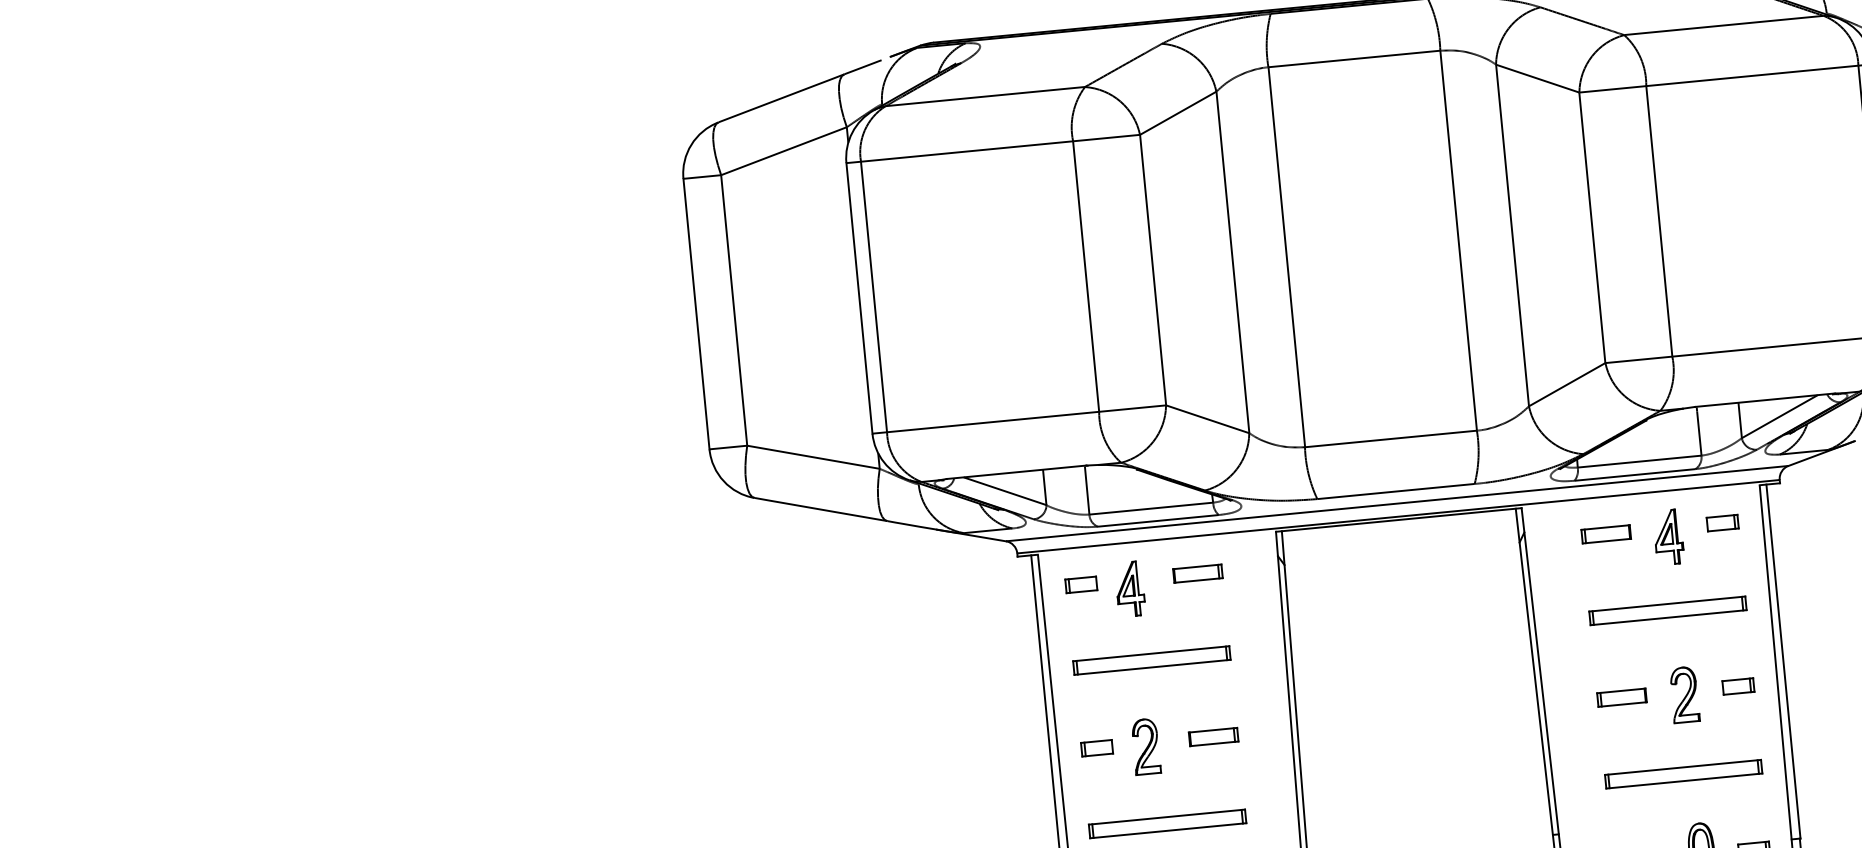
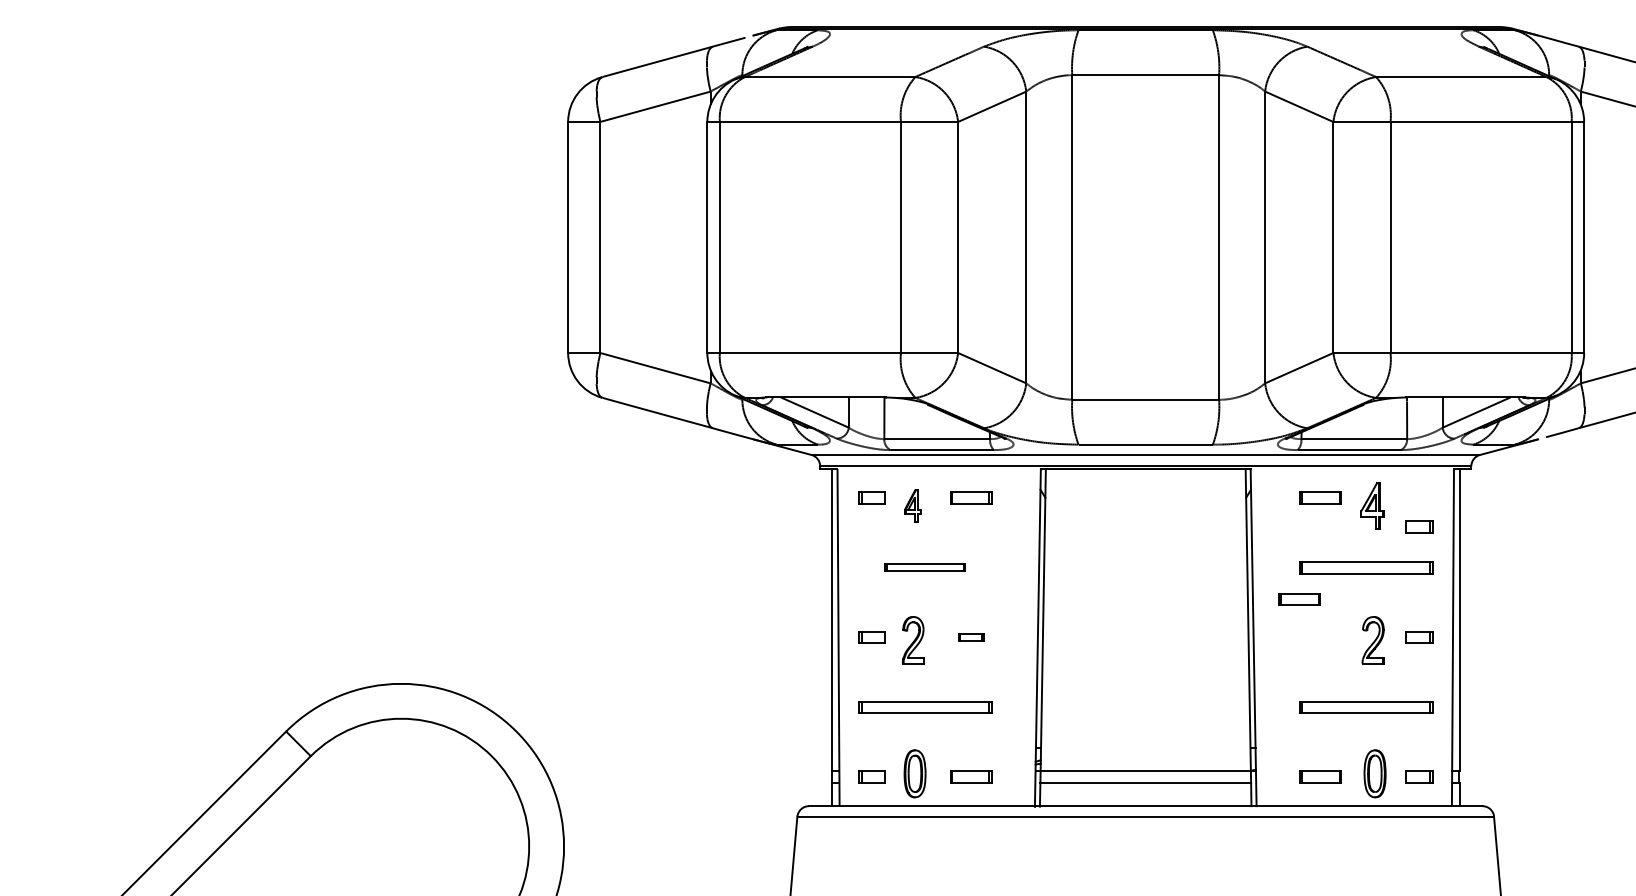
part: (1722, 522) -> (1419, 526), moved
part: (1129, 589) -> (912, 505), size x0.7
part: (1152, 660) -> (925, 567), size x0.6
part: (1622, 697) -> (1299, 599), moved
part: (1213, 736) -> (971, 637), size x0.6

